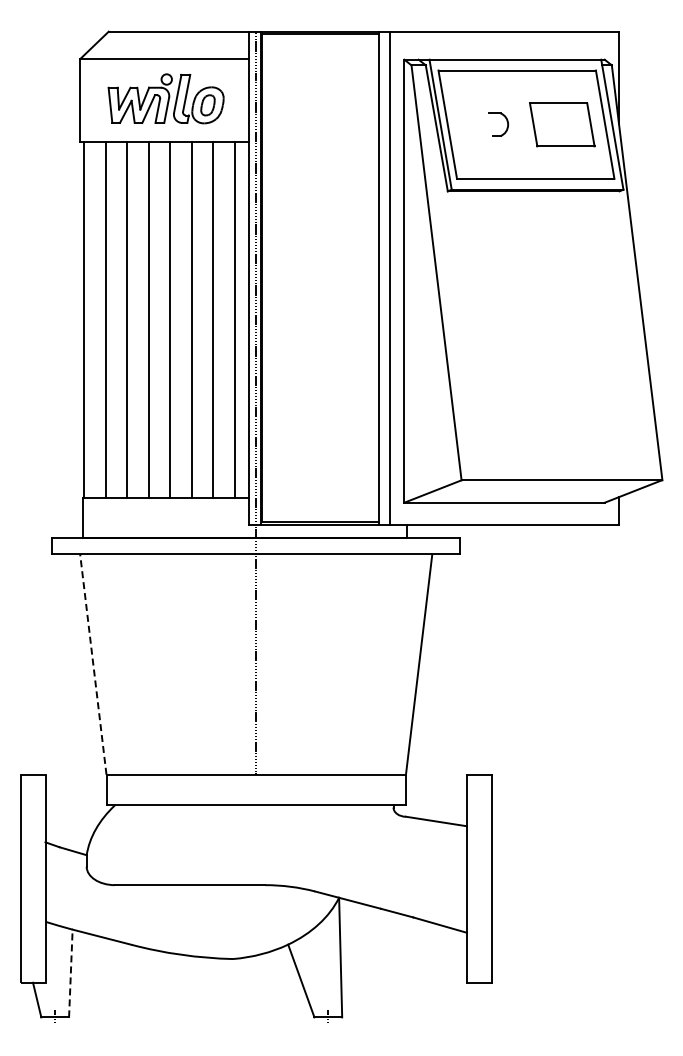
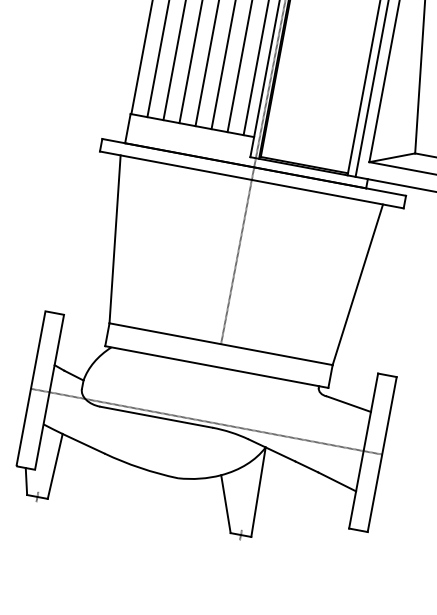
line: (93, 664) -> (115, 239), dashed -> solid
line: (255, 878) -> (206, 421), added
line: (70, 973) -> (54, 466), dashed -> solid

